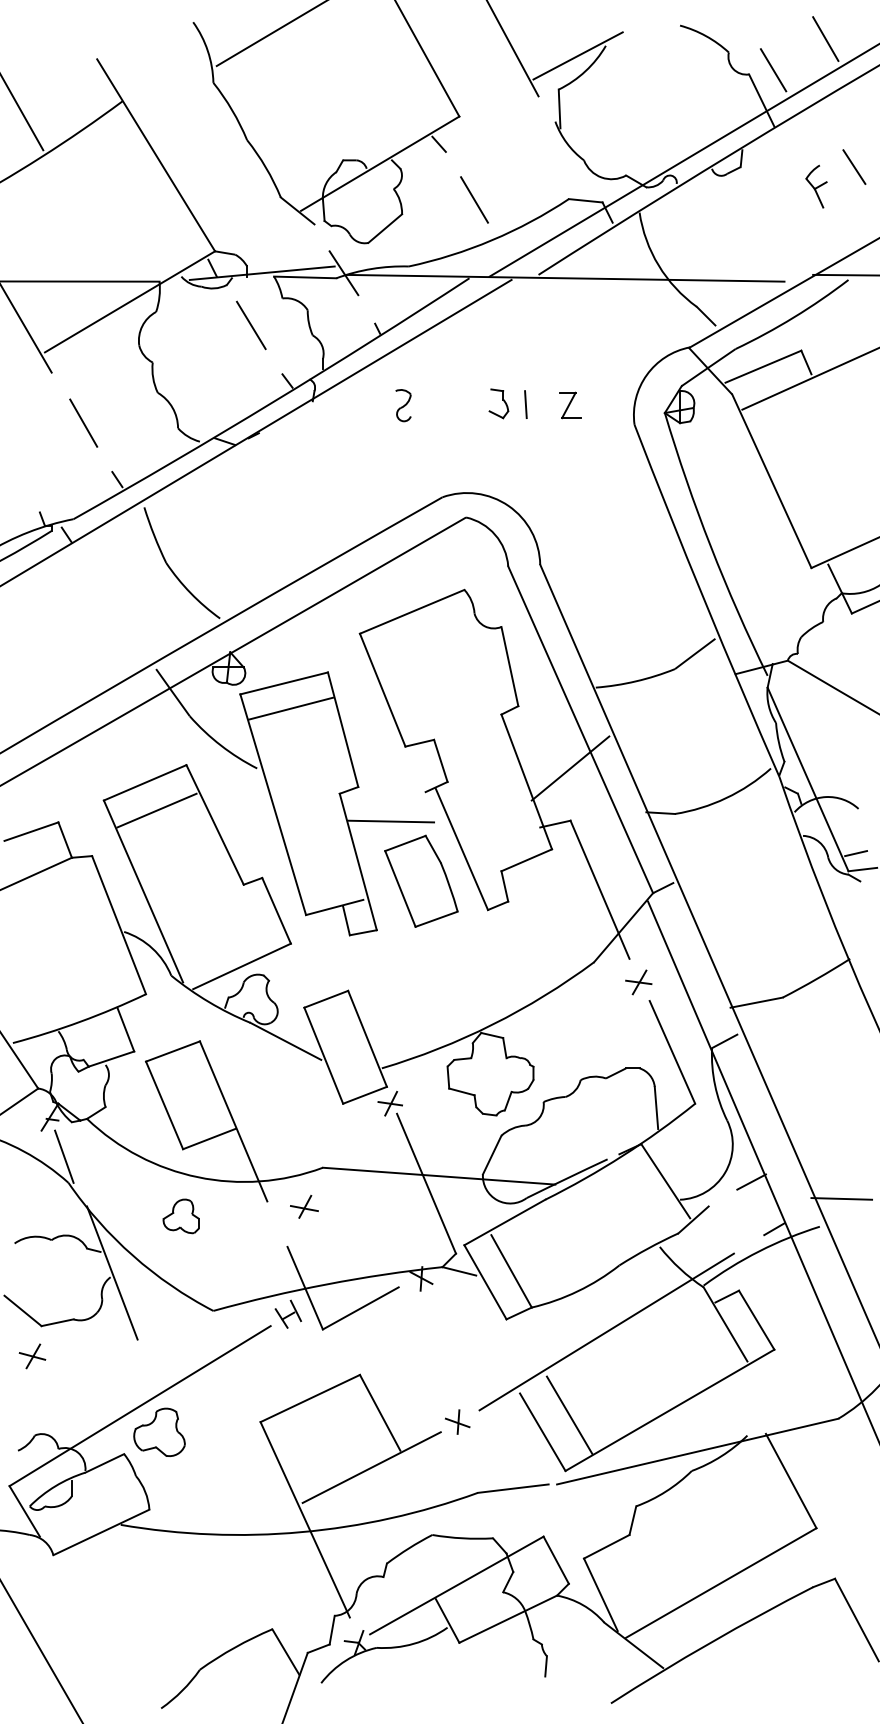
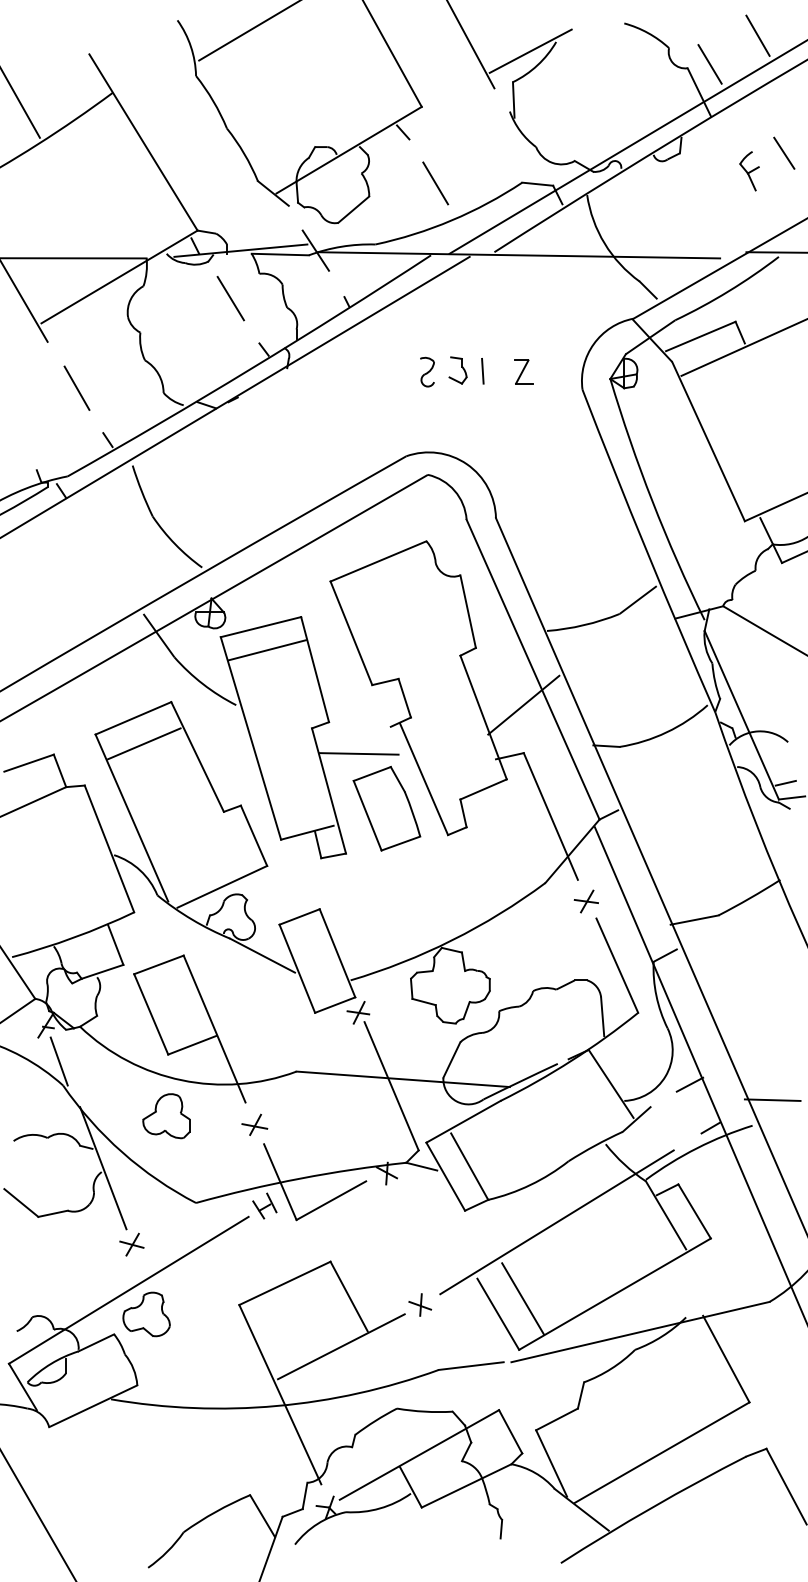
part: (403, 405) -> (427, 372), moved
part: (304, 1206) -> (254, 1124), moved
part: (181, 1216) -> (166, 1116), size x1.43
part: (32, 1356) -> (131, 1244), moved

